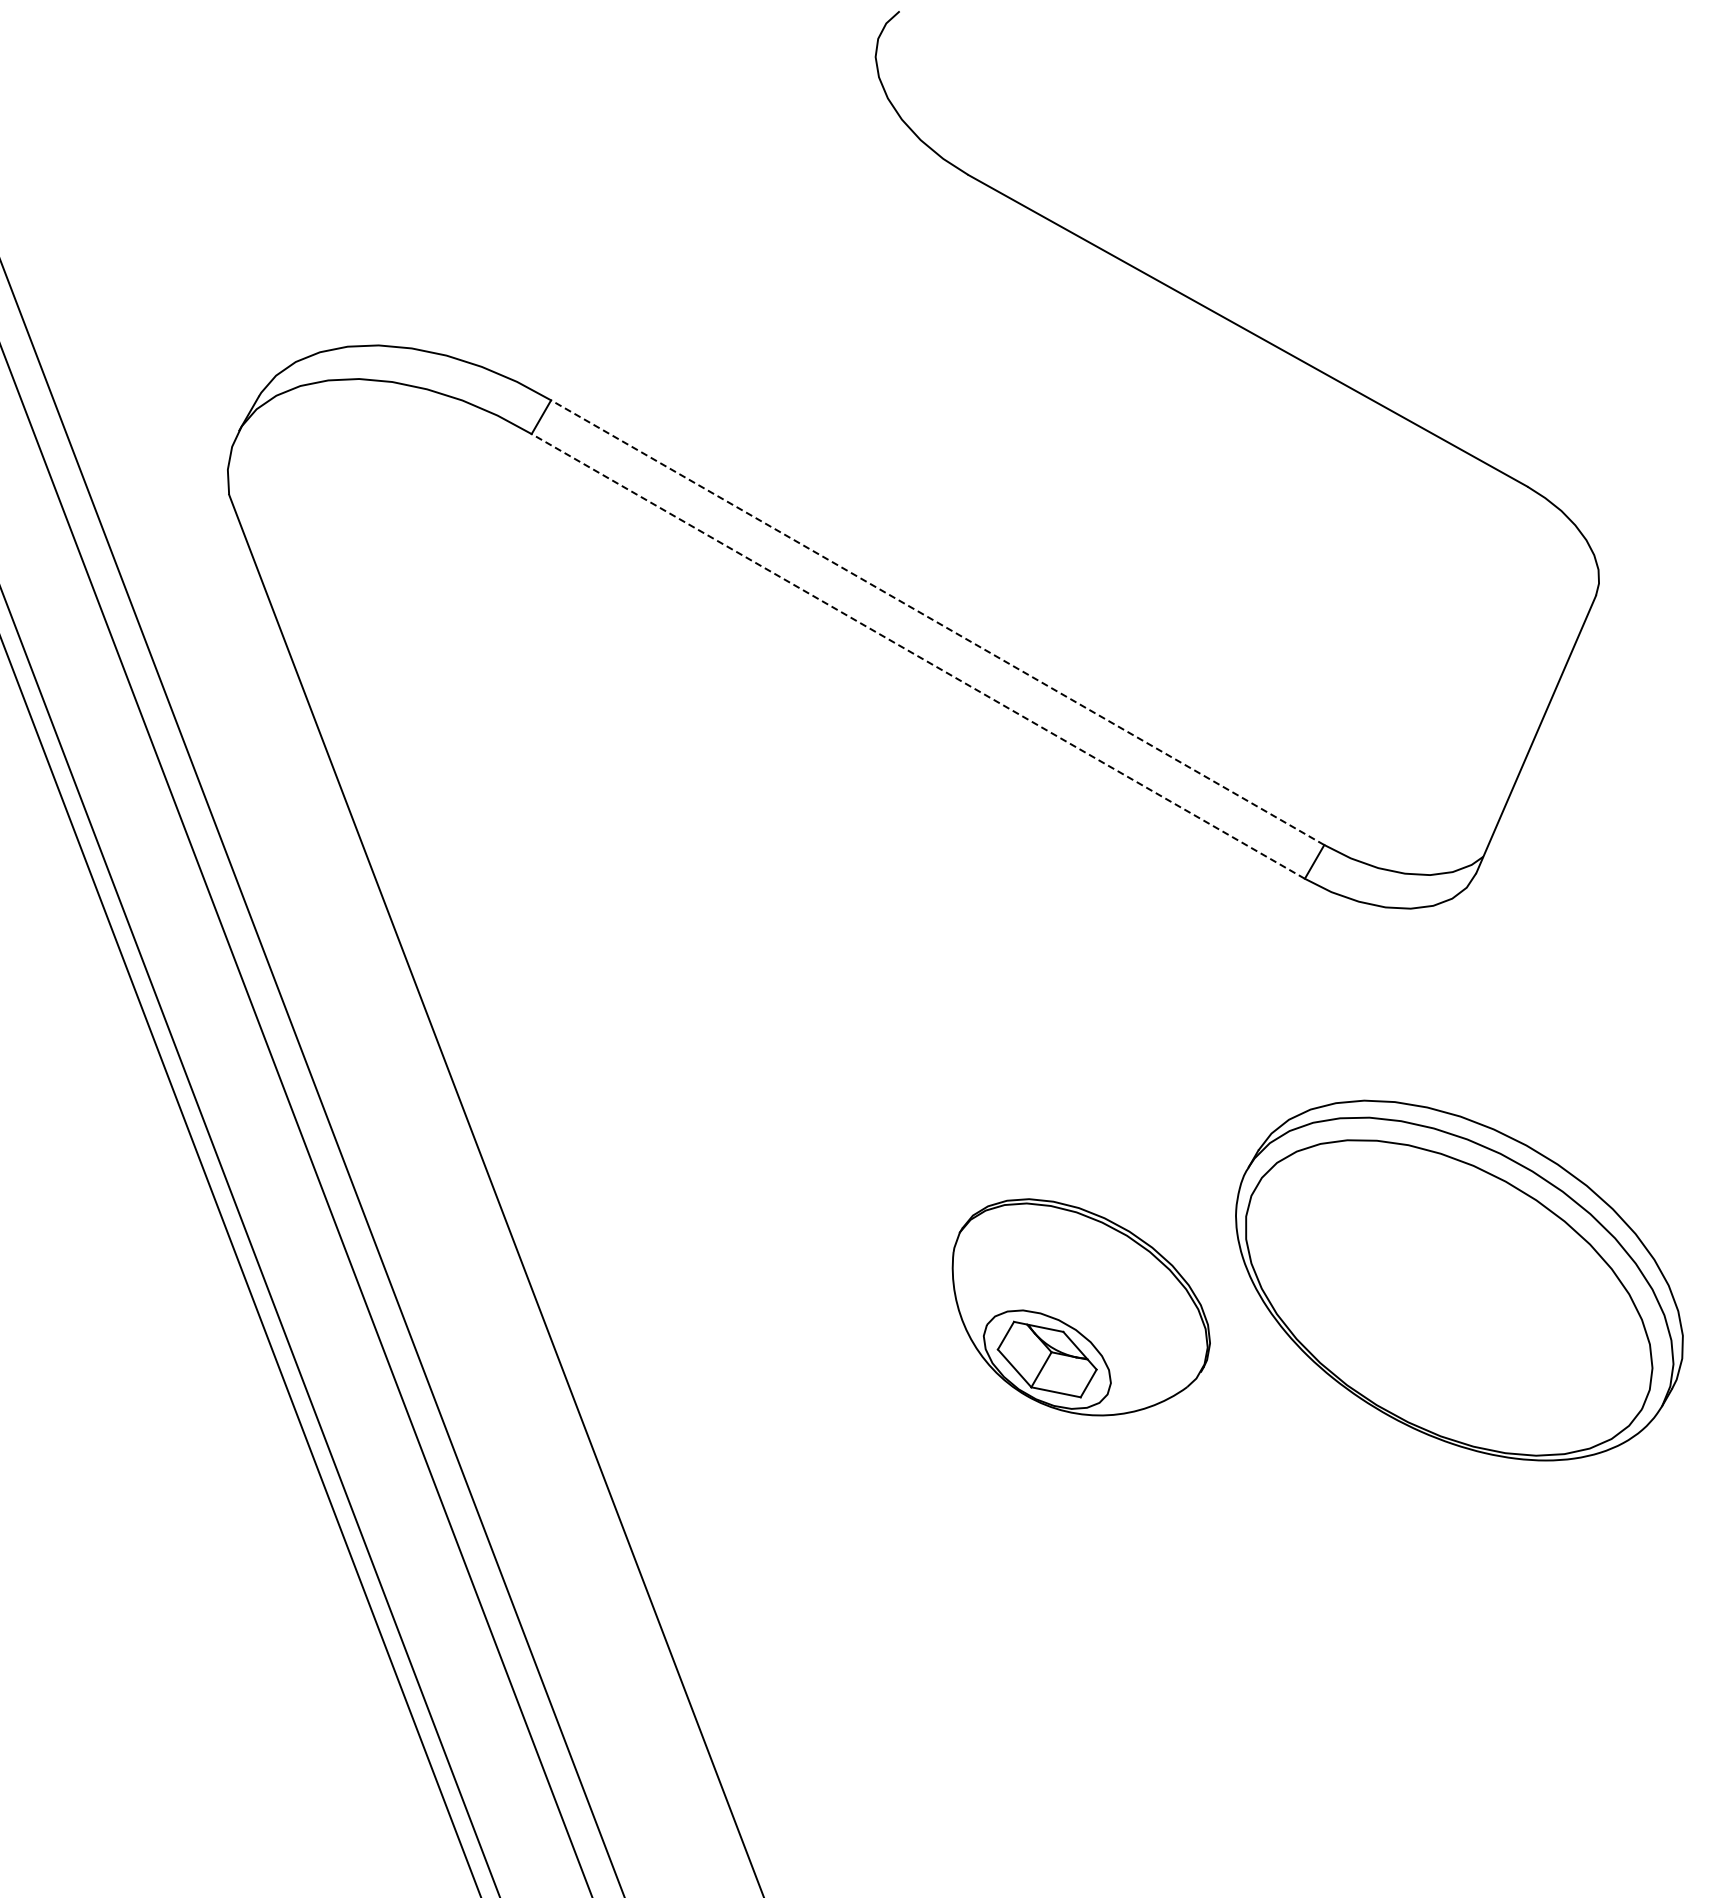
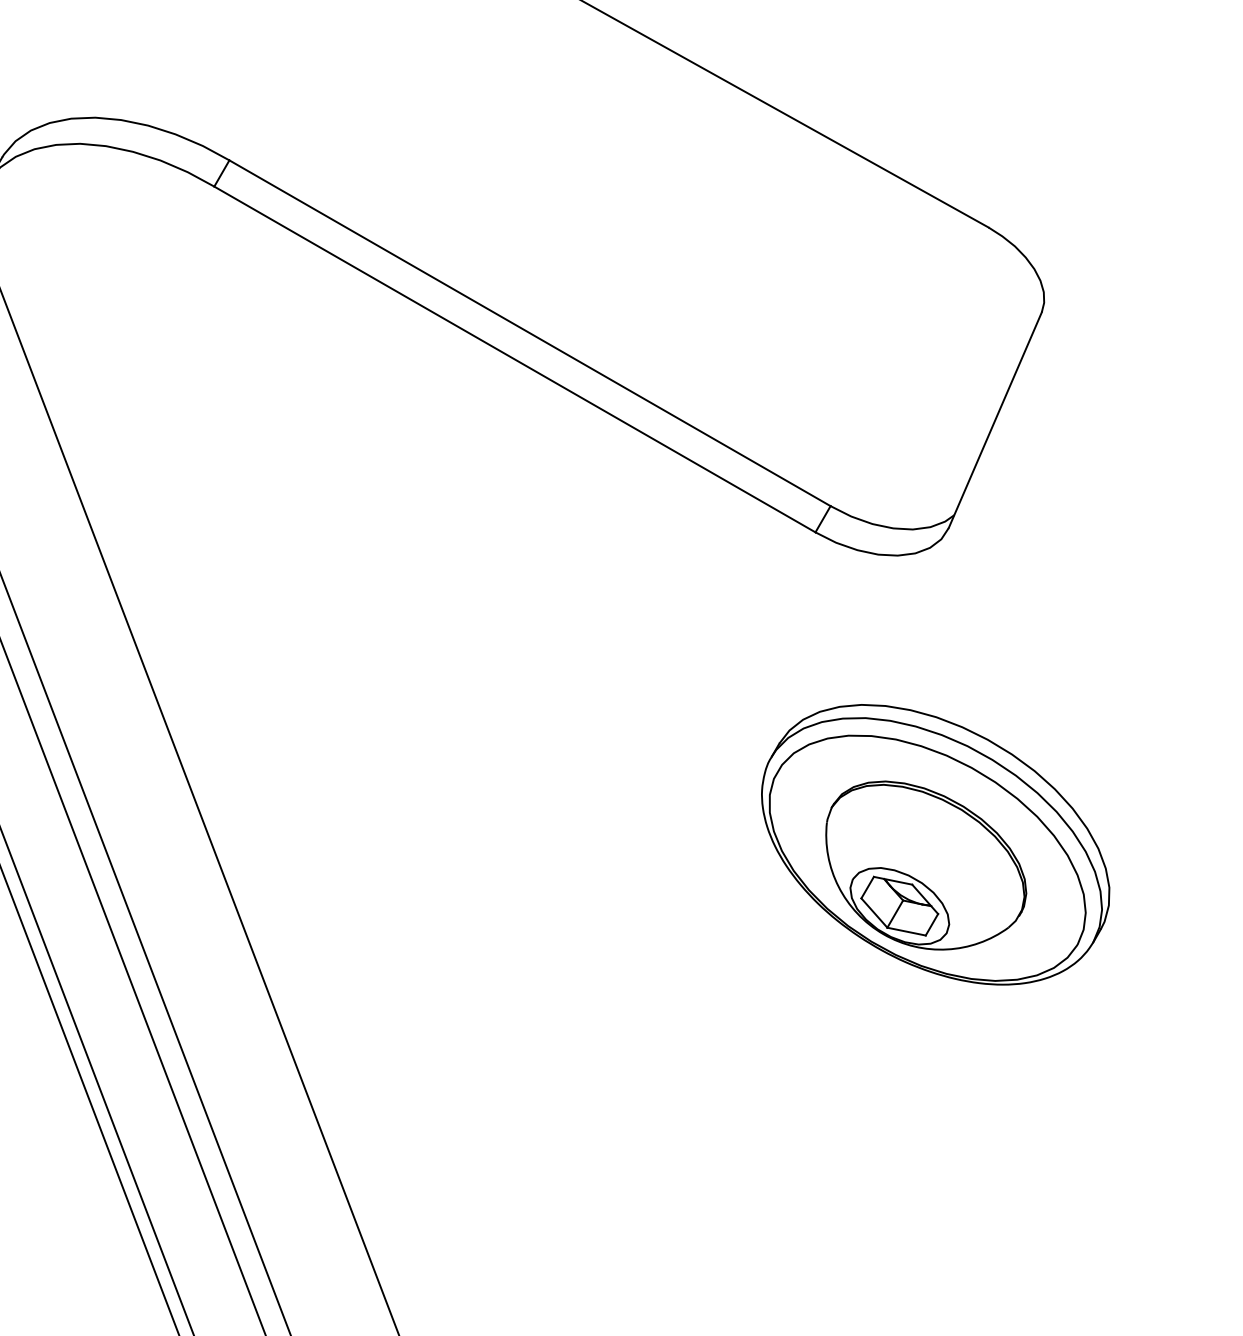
line: (937, 622) -> (529, 333), dashed -> solid
line: (918, 656) -> (515, 359), dashed -> solid
part: (1080, 1307) -> (925, 865), moved

